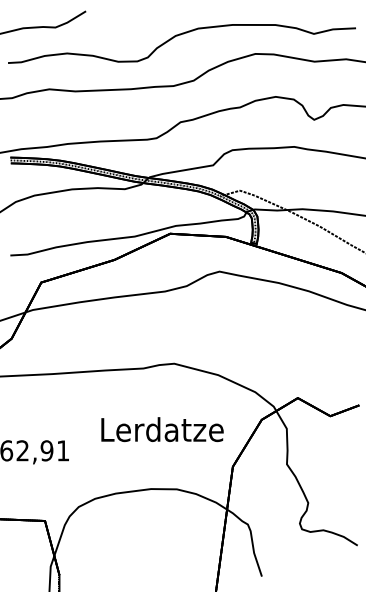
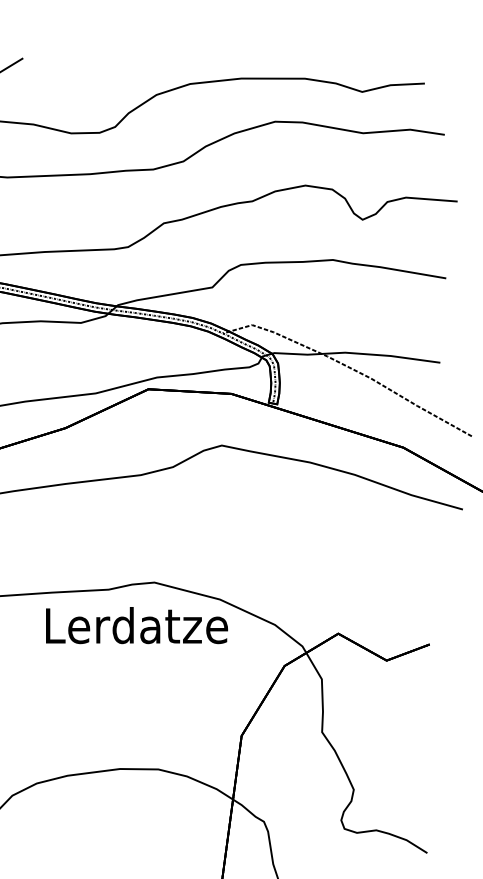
text: (162, 429) -> (136, 625), moved

